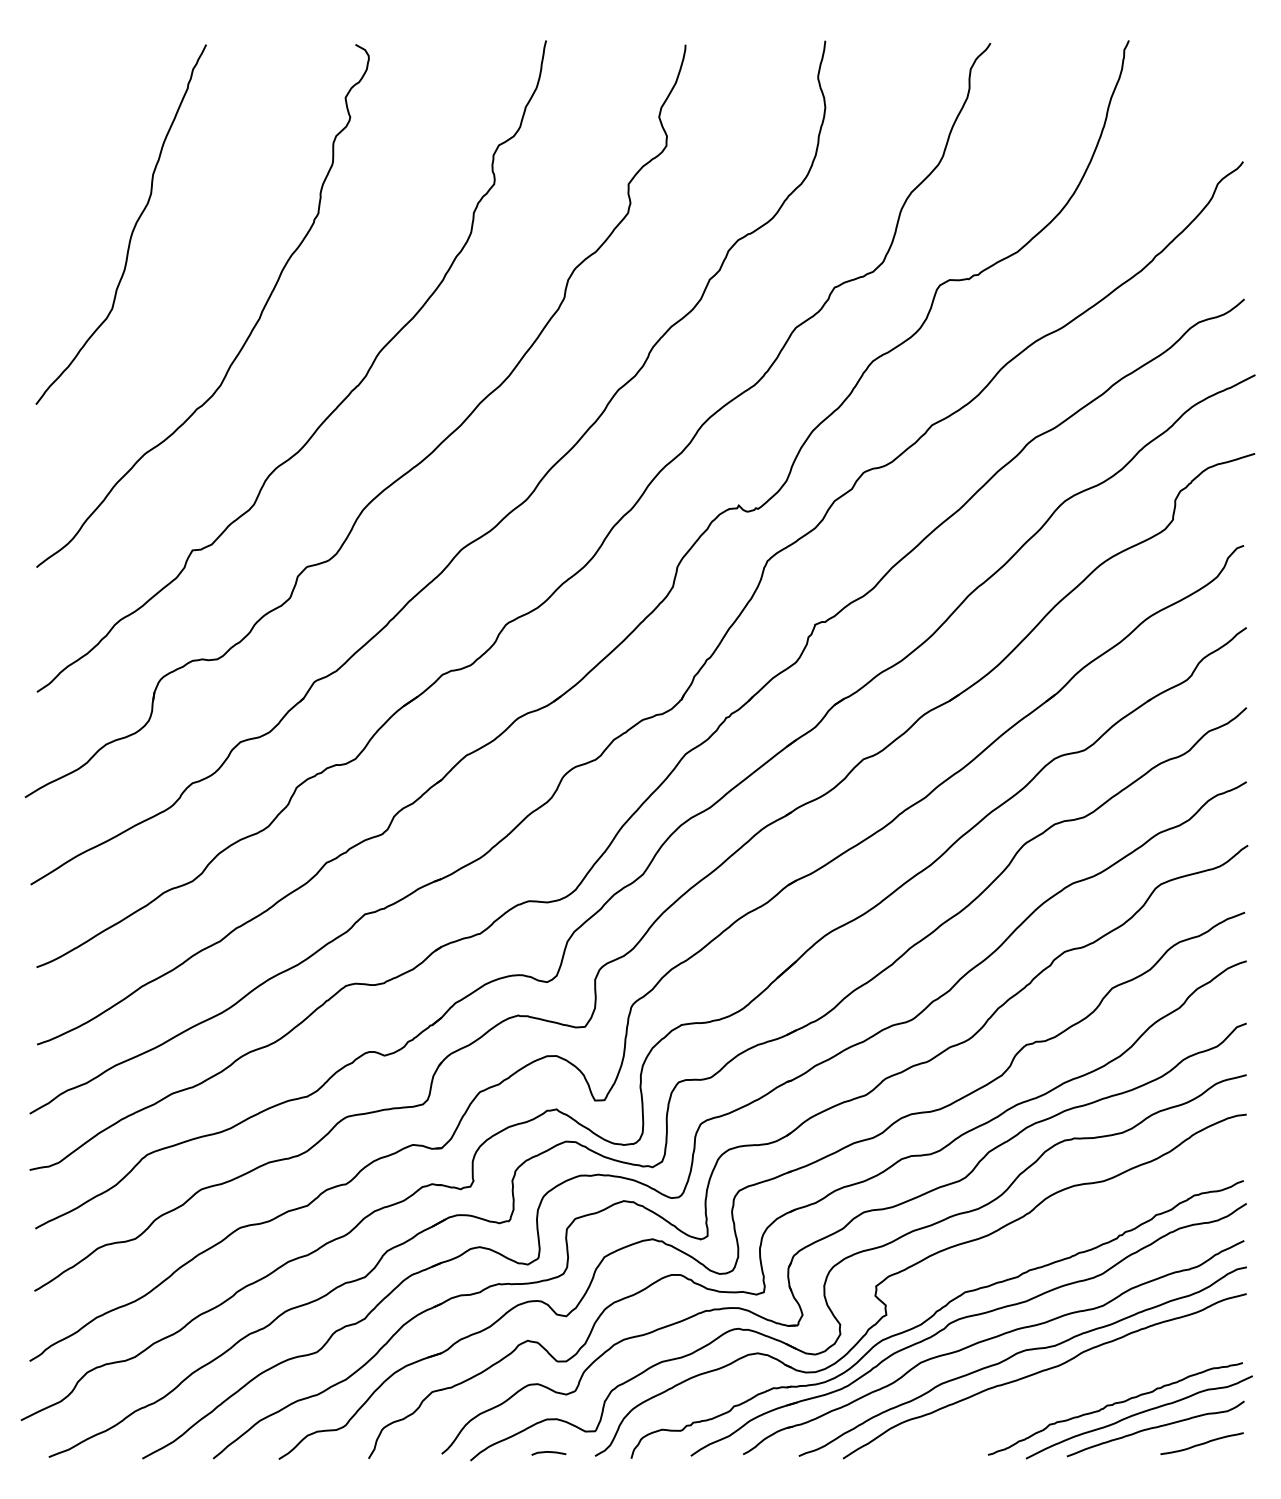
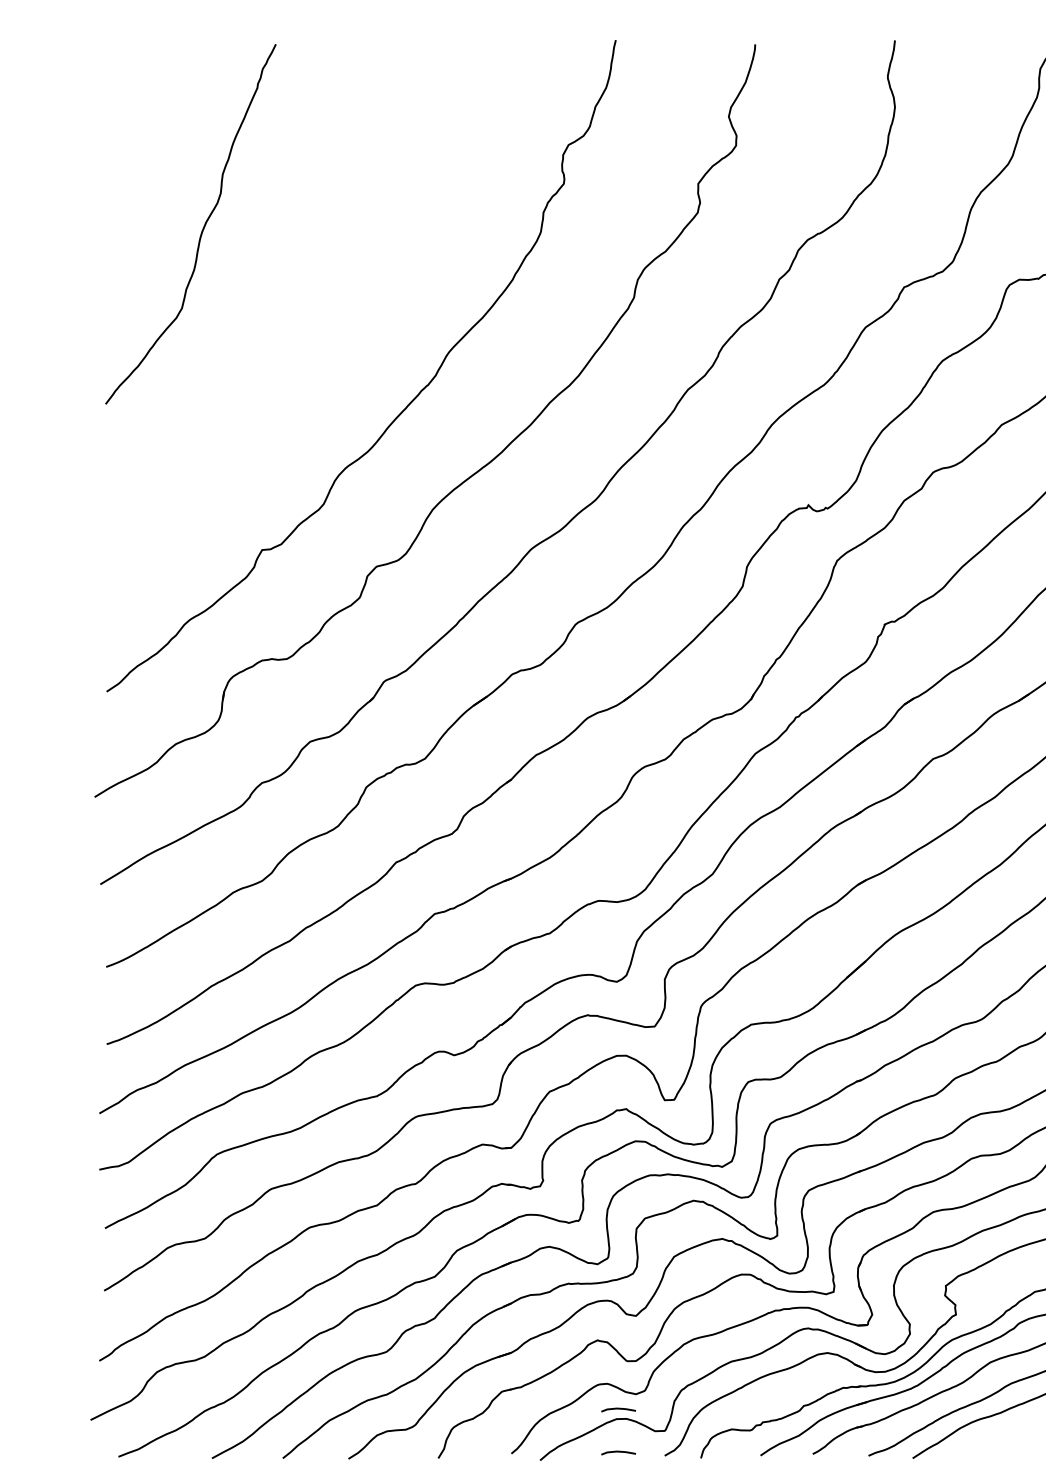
curve: (251, 329) -> (321, 329), removed
curve: (548, 1409) -> (618, 1409), added

